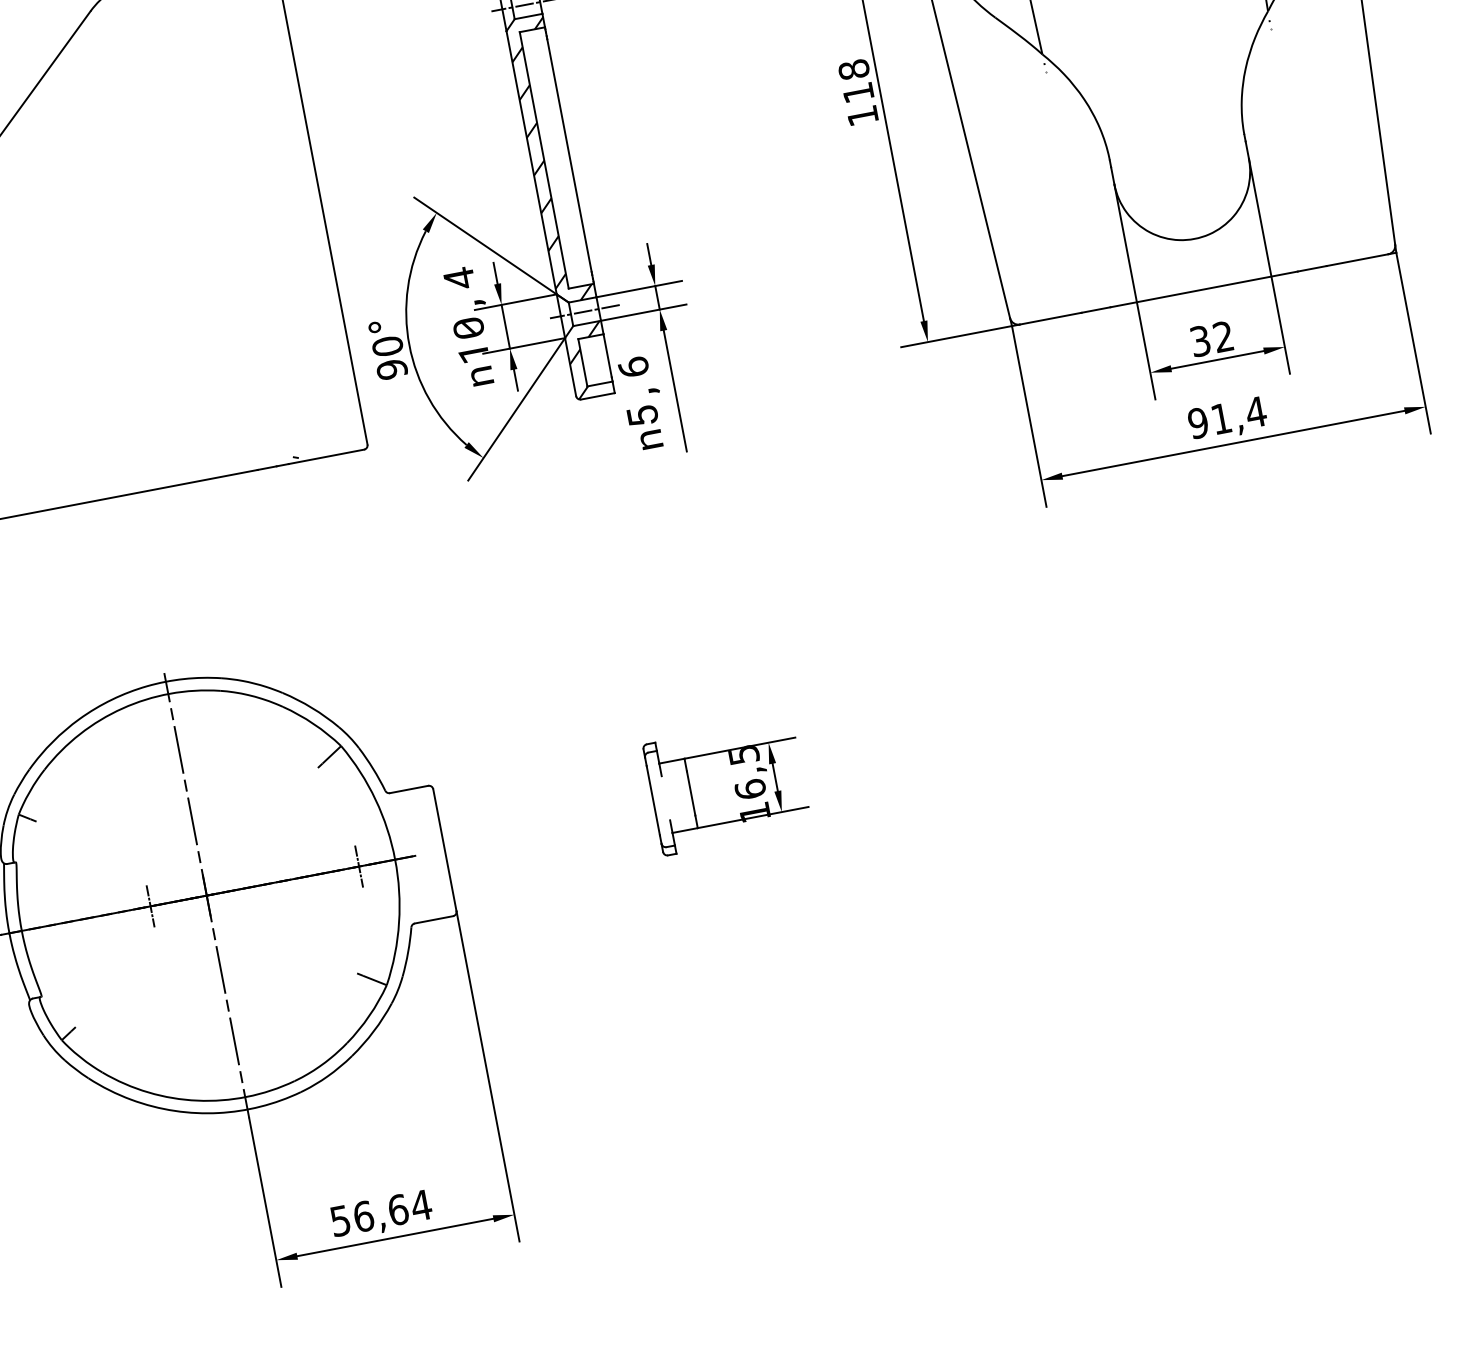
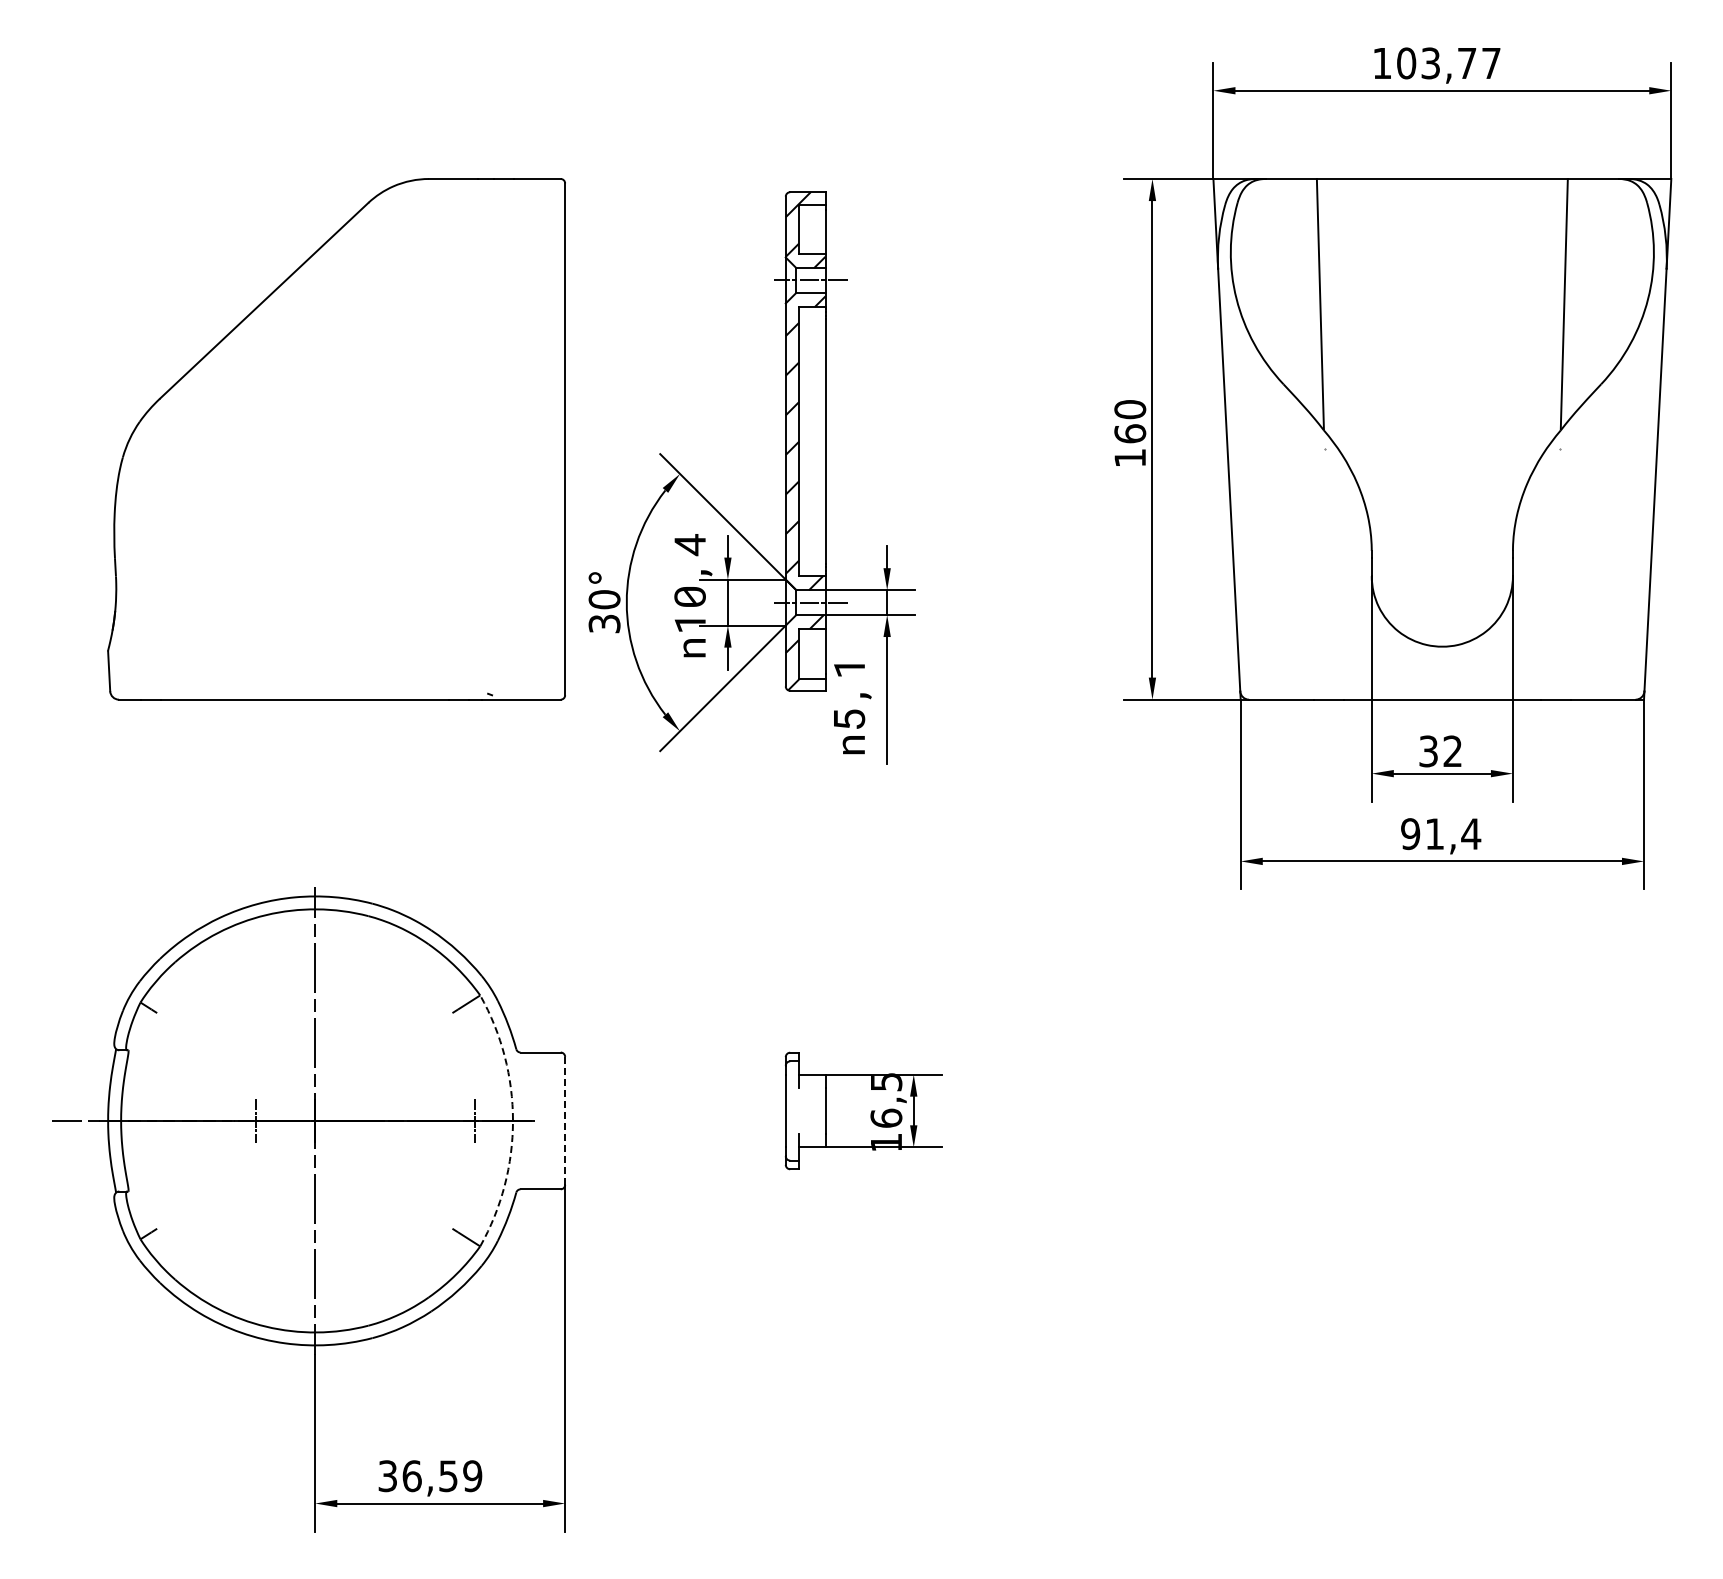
text: (856, 81) -> (1130, 421), 118 -> 160
text: (633, 366) -> (849, 667), 5,6 -> 5,1
text: (391, 369) -> (604, 623), 90° -> 30°
line: (445, 849) -> (565, 1120), solid -> dashed
arc: (395, 859) -> (513, 1120), solid -> dashed
text: (381, 1213) -> (430, 1476), 56,64 -> 36,59

